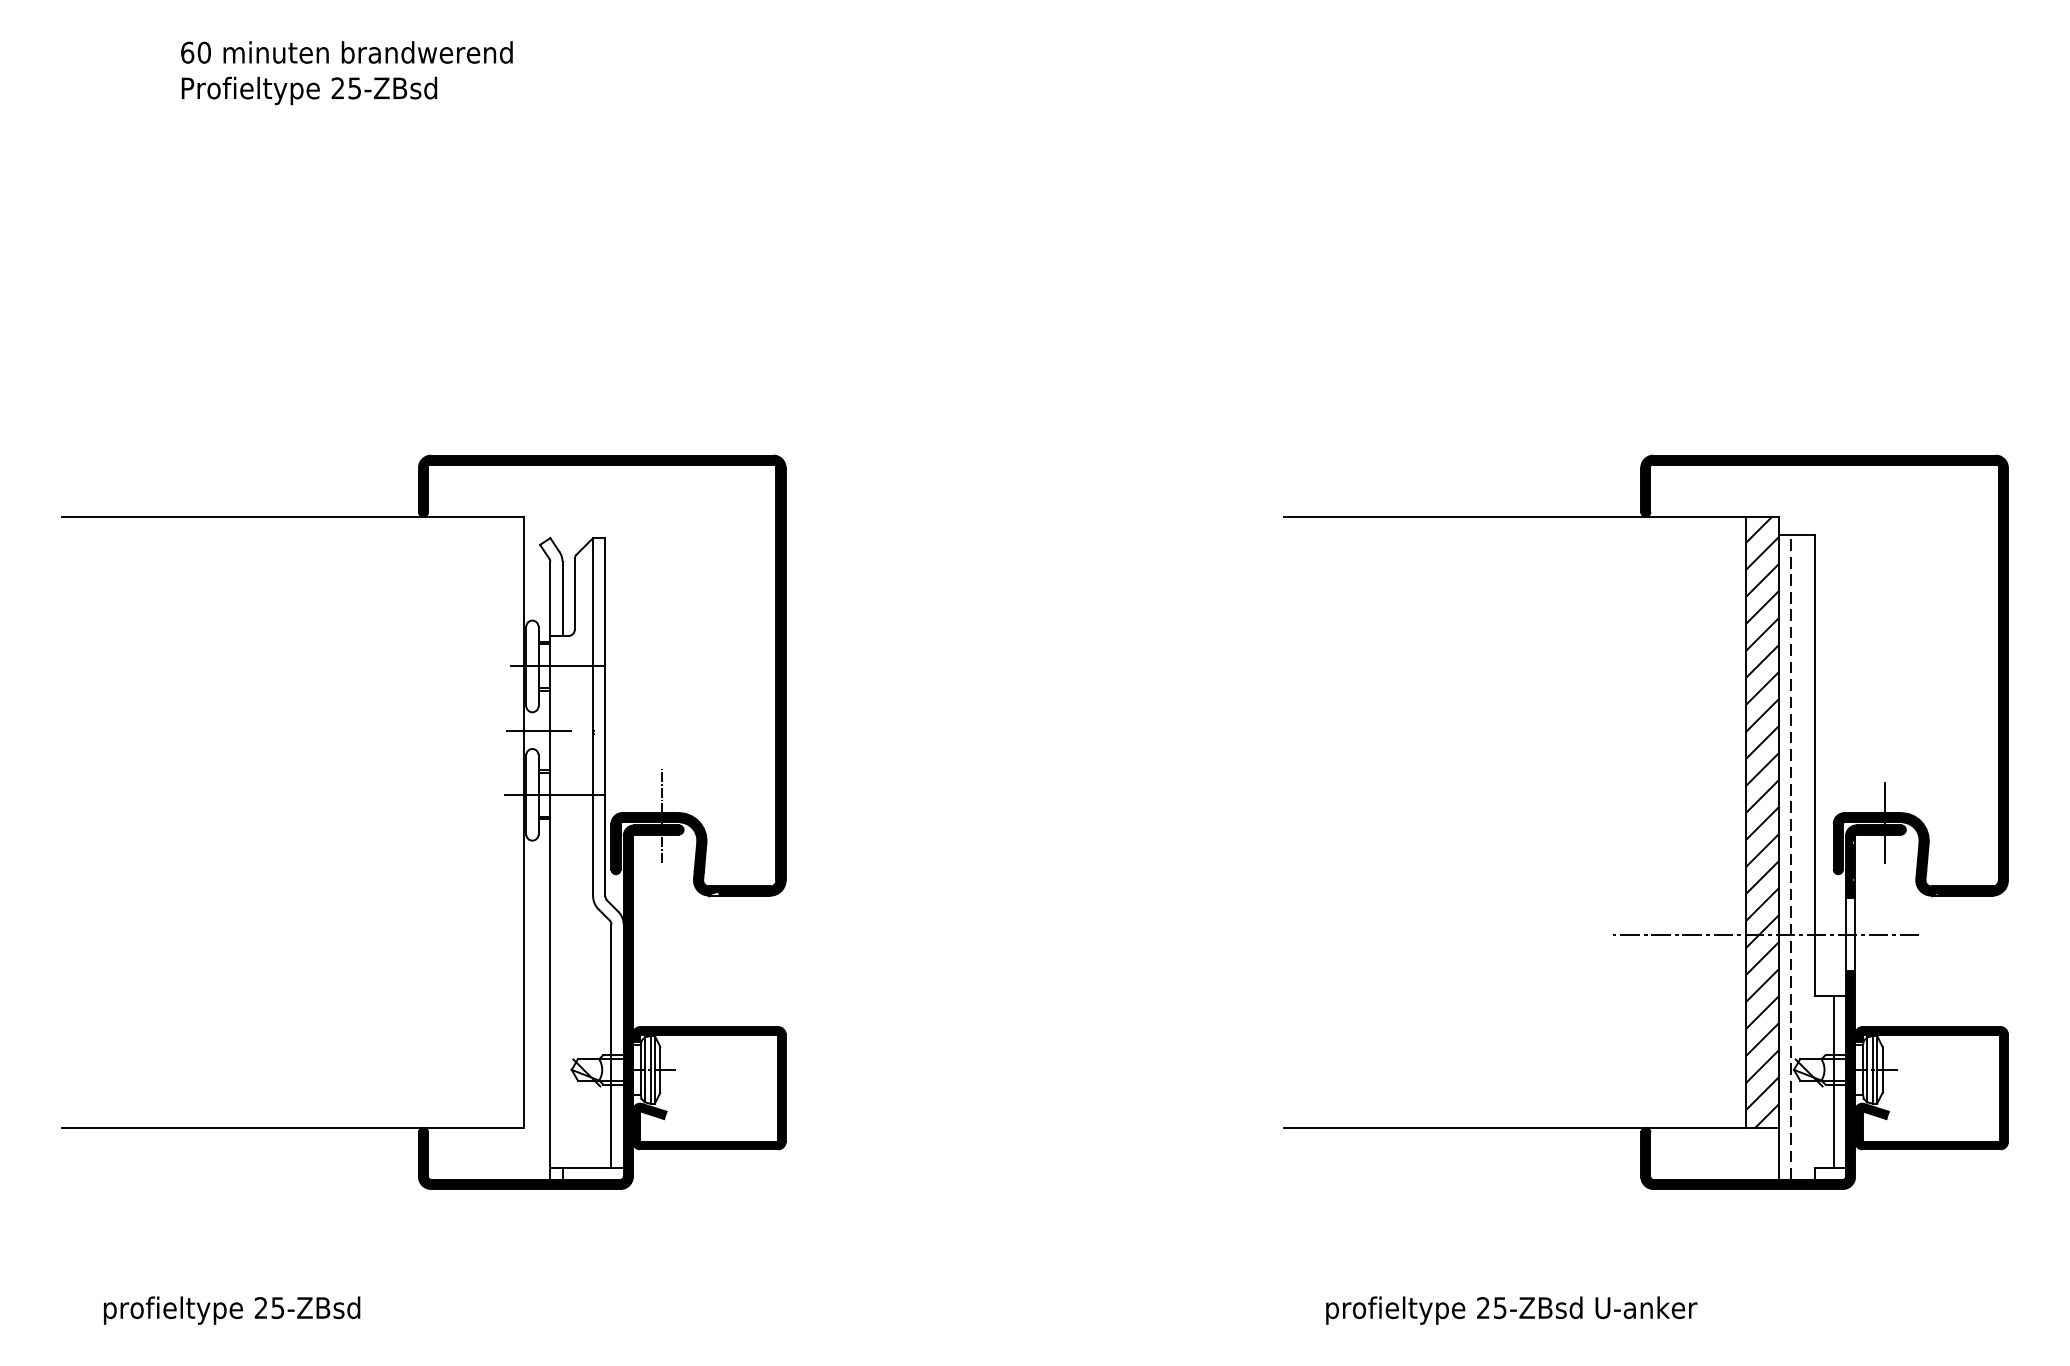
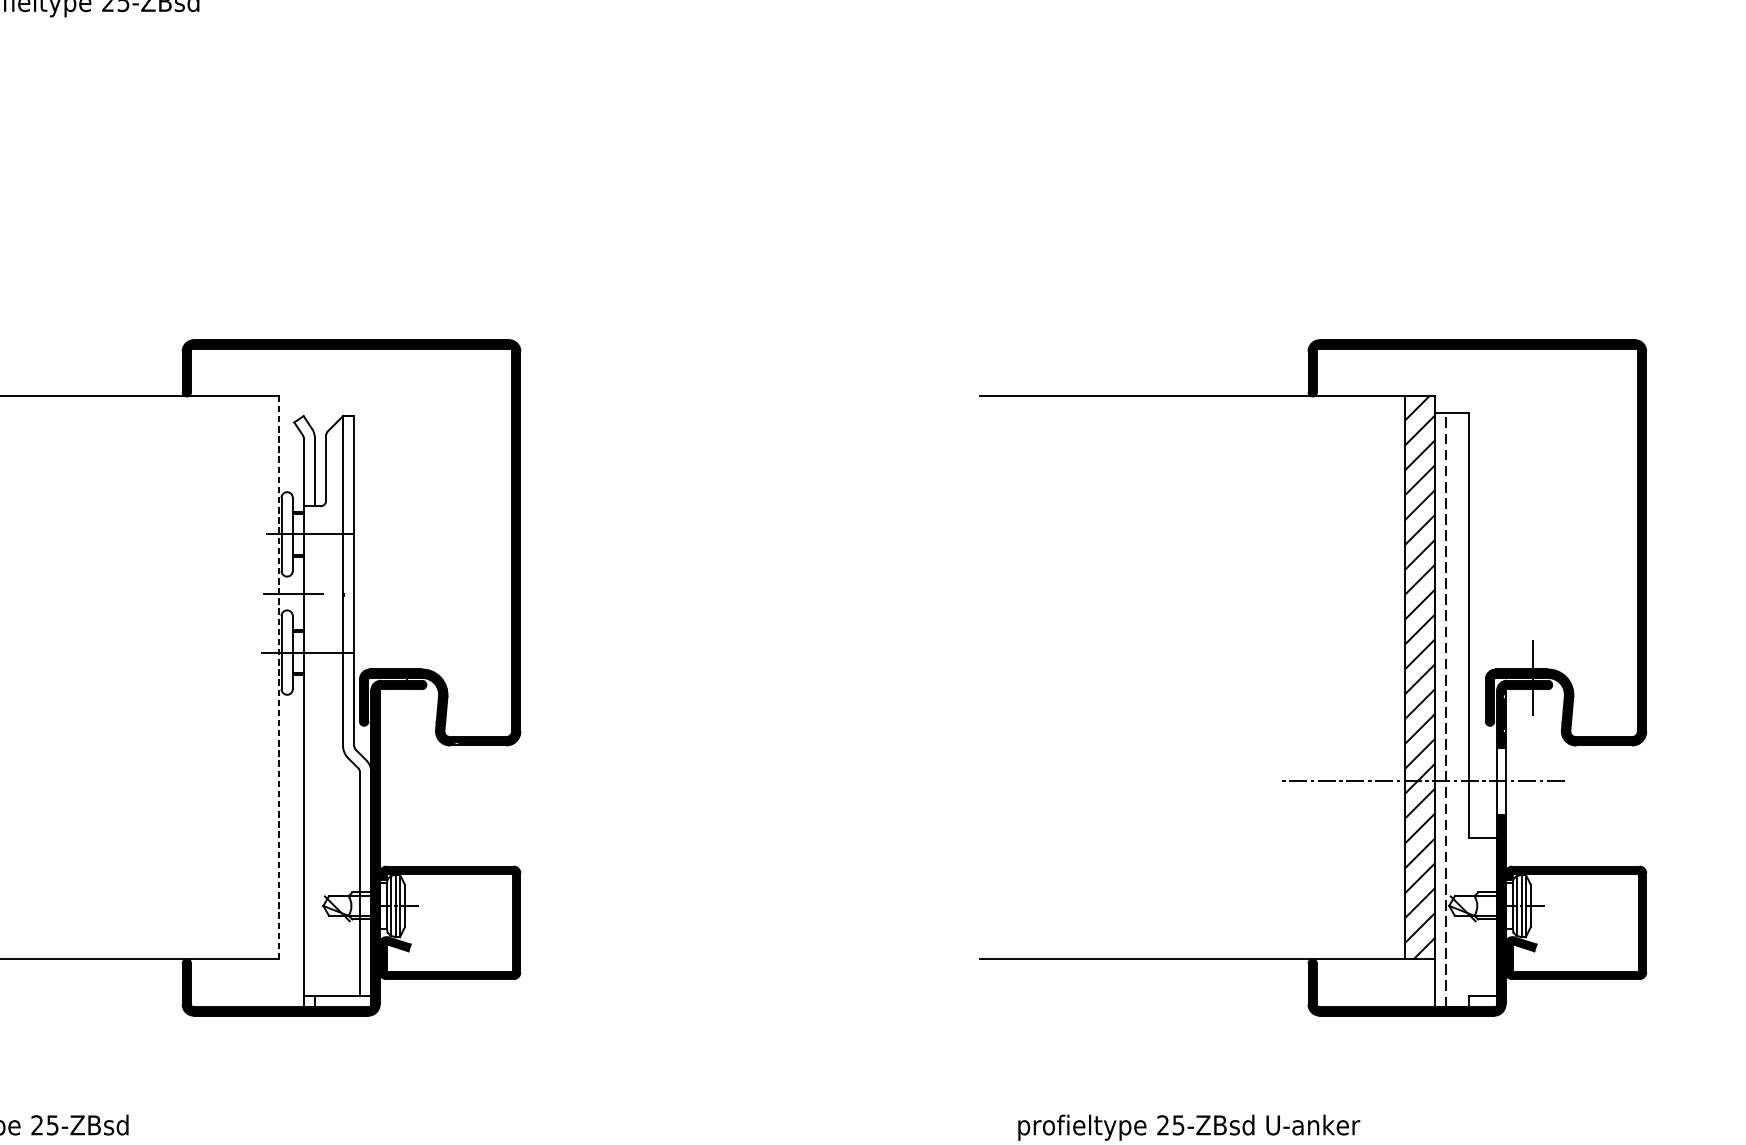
line: (662, 789) -> (406, 647), removed
line: (524, 822) -> (279, 678), solid -> dashed
line: (662, 848) -> (406, 702), removed
line: (1833, 1081) -> (1485, 916), removed

